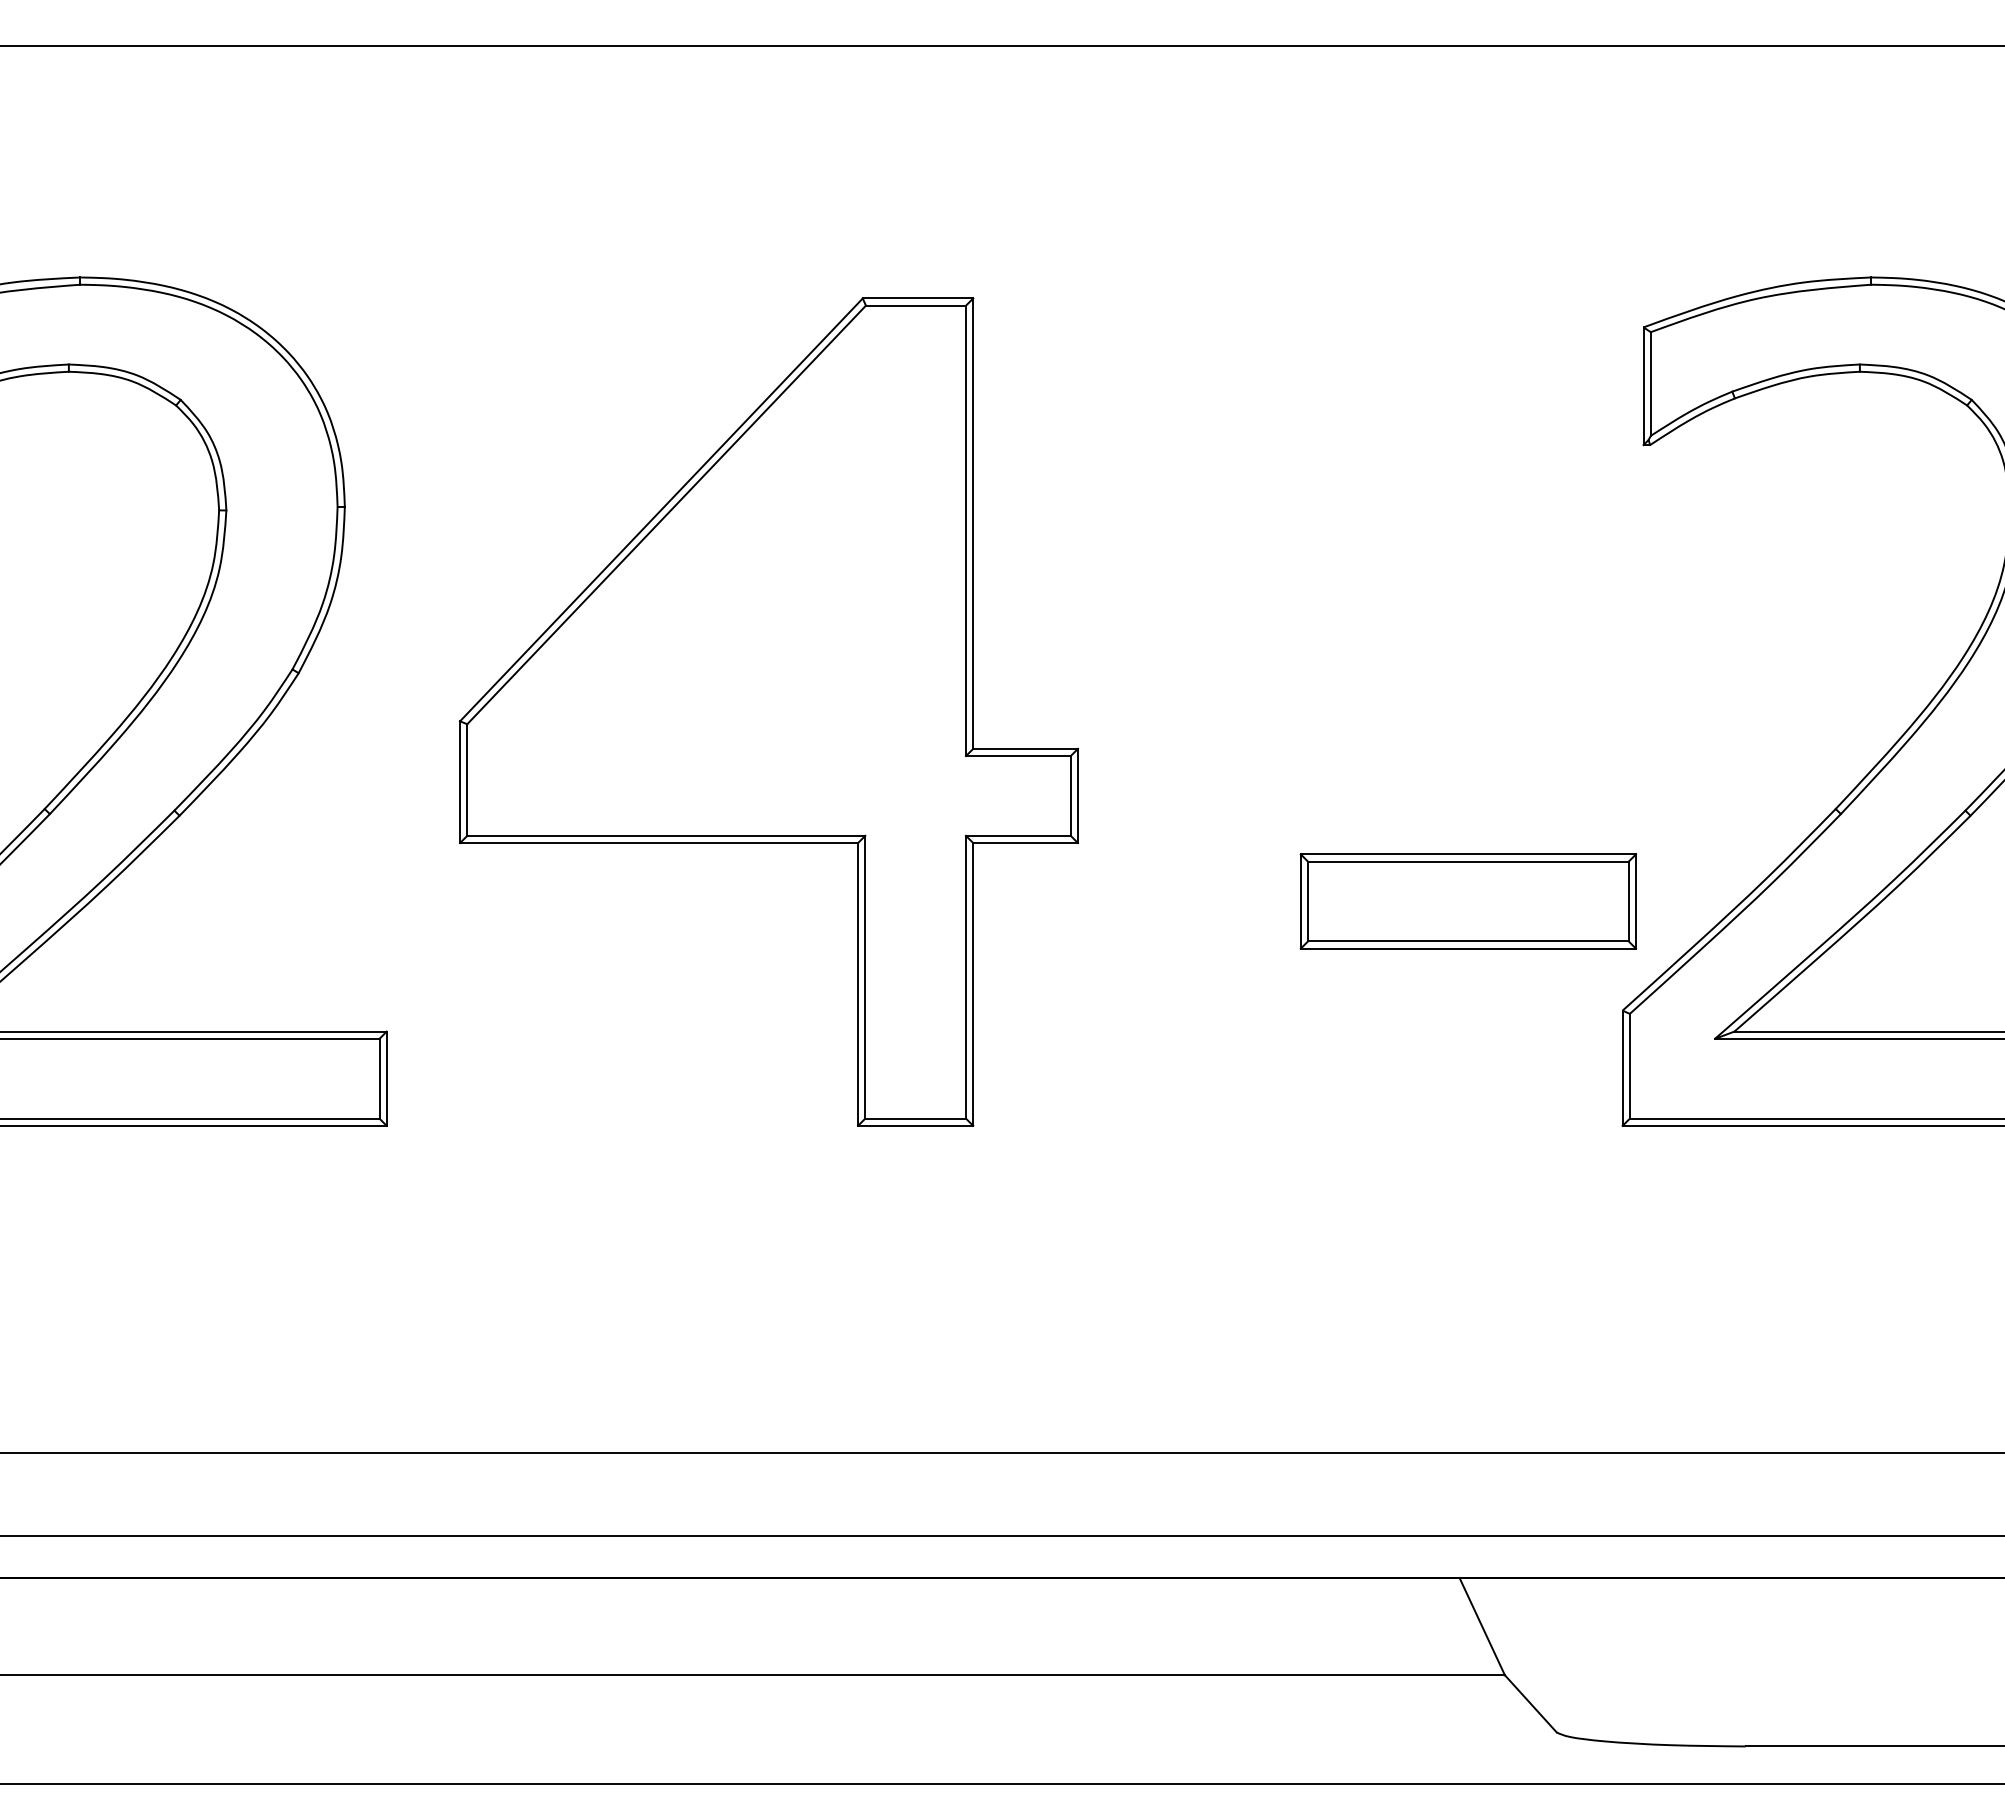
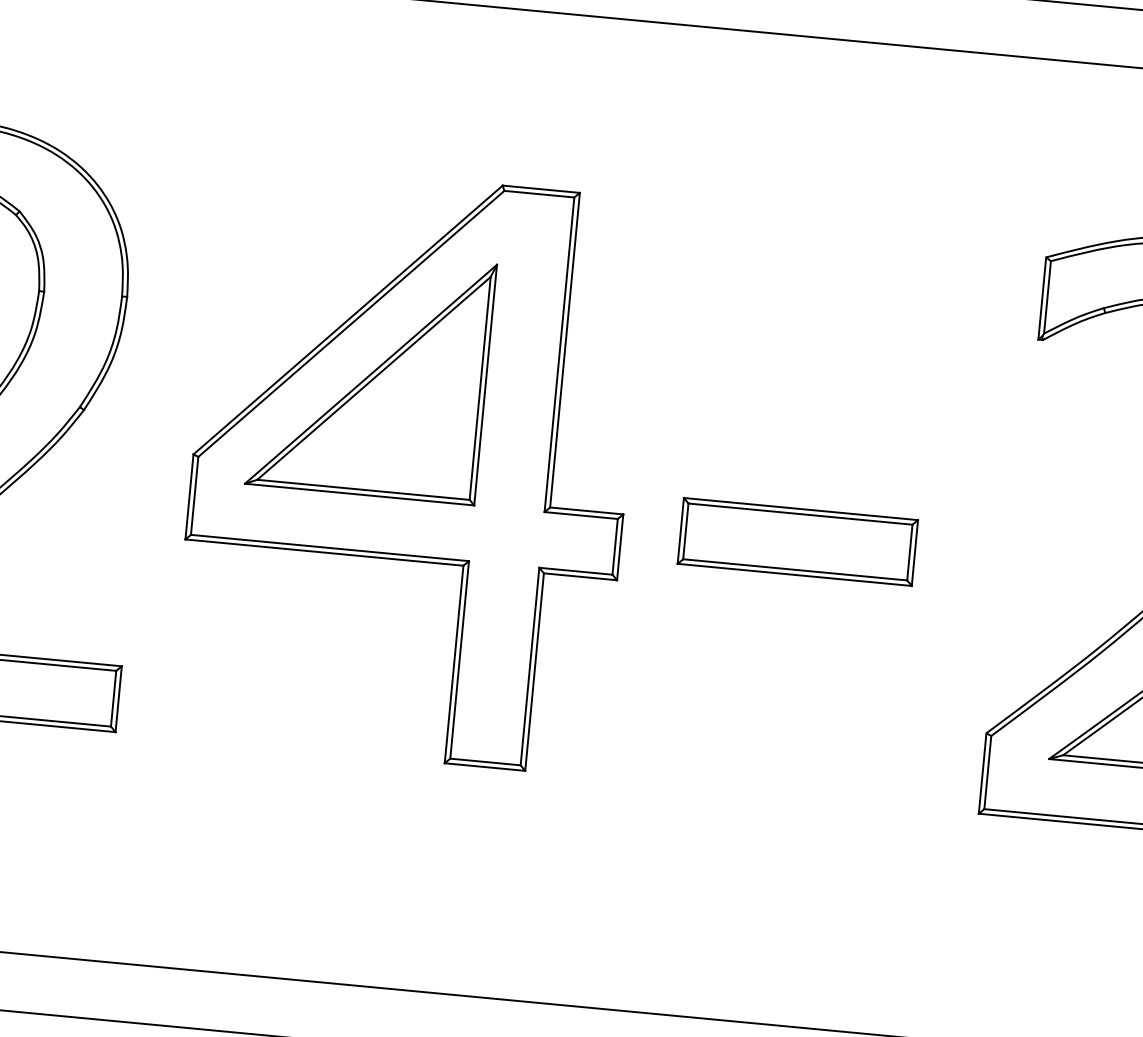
part: (701, 583) -> (371, 374), added
part: (1468, 901) -> (797, 541), moved

